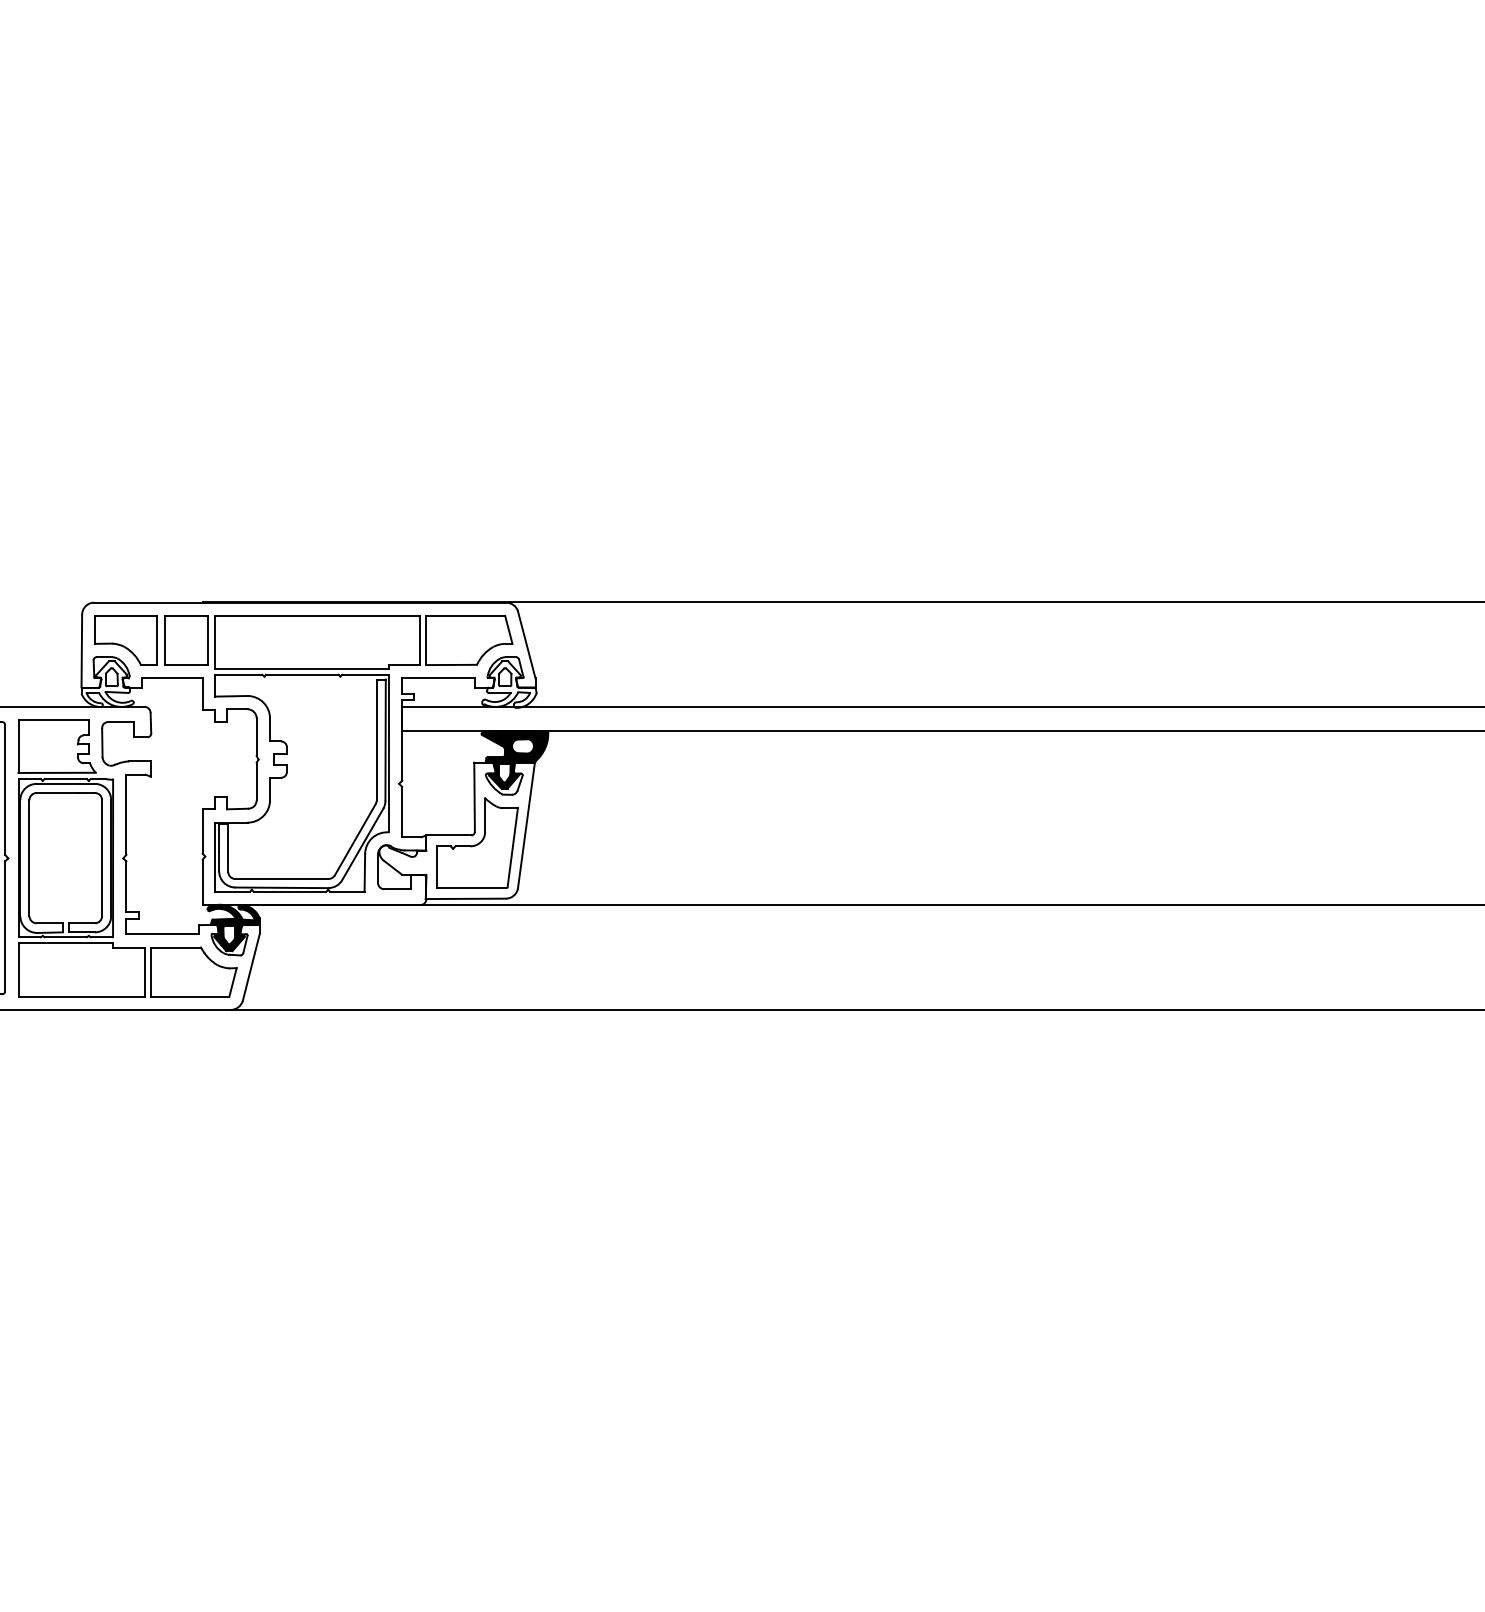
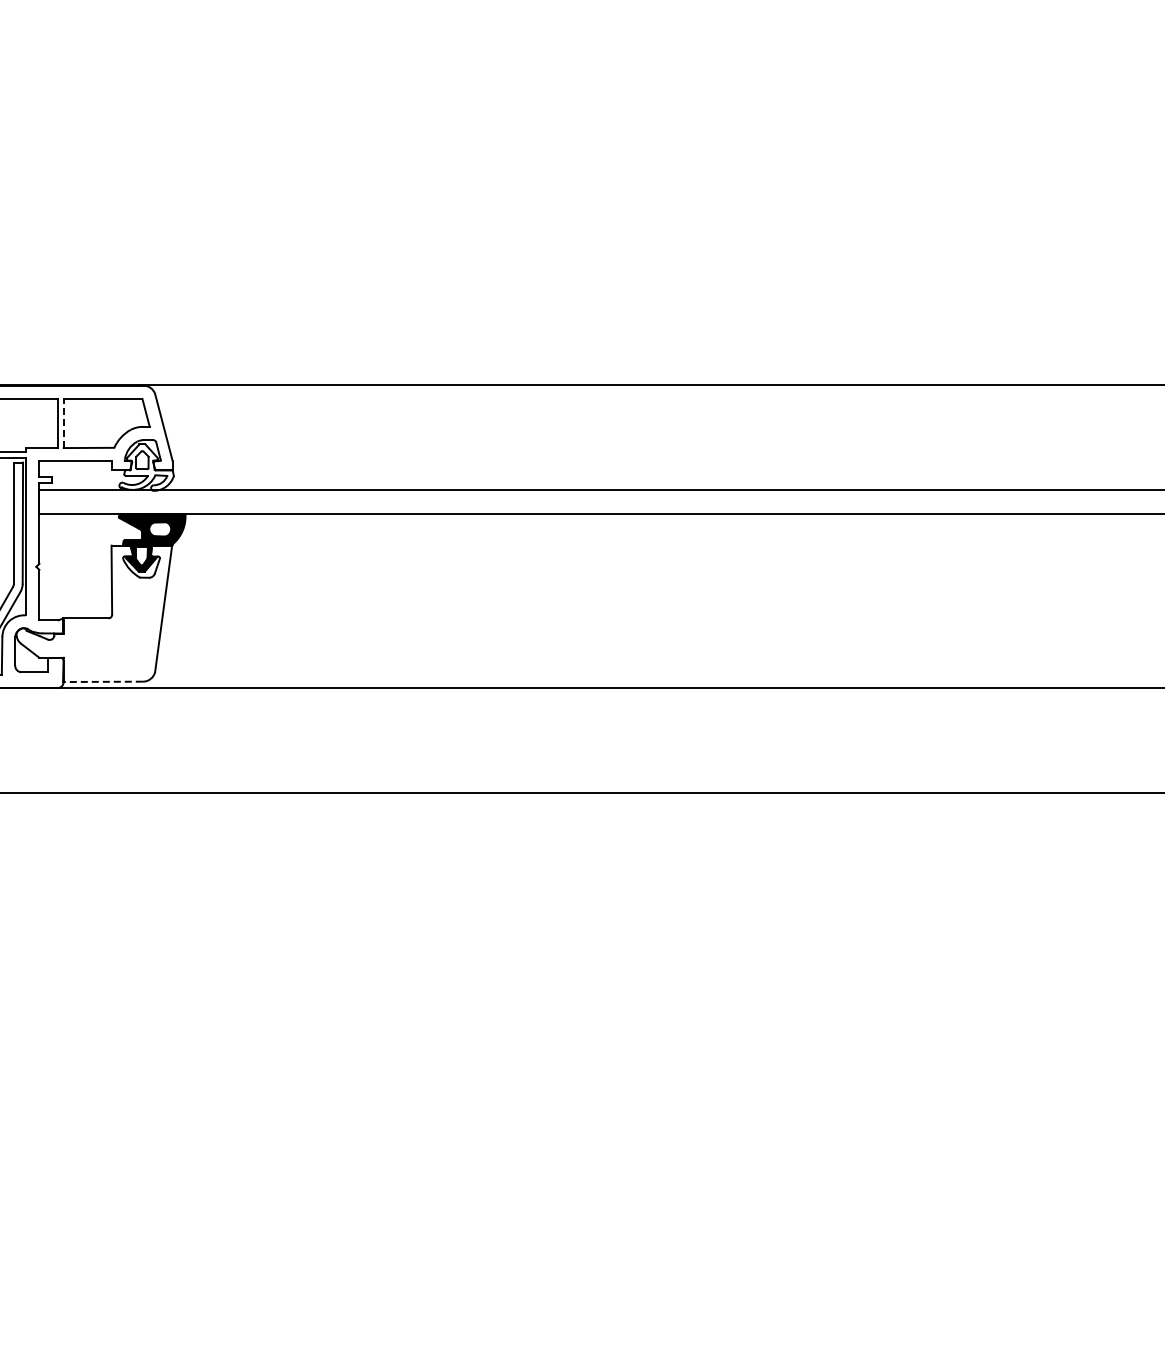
line: (426, 640) -> (63, 423), solid -> dashed
part: (477, 842) -> (114, 625), removed
line: (465, 898) -> (102, 681), solid -> dashed

